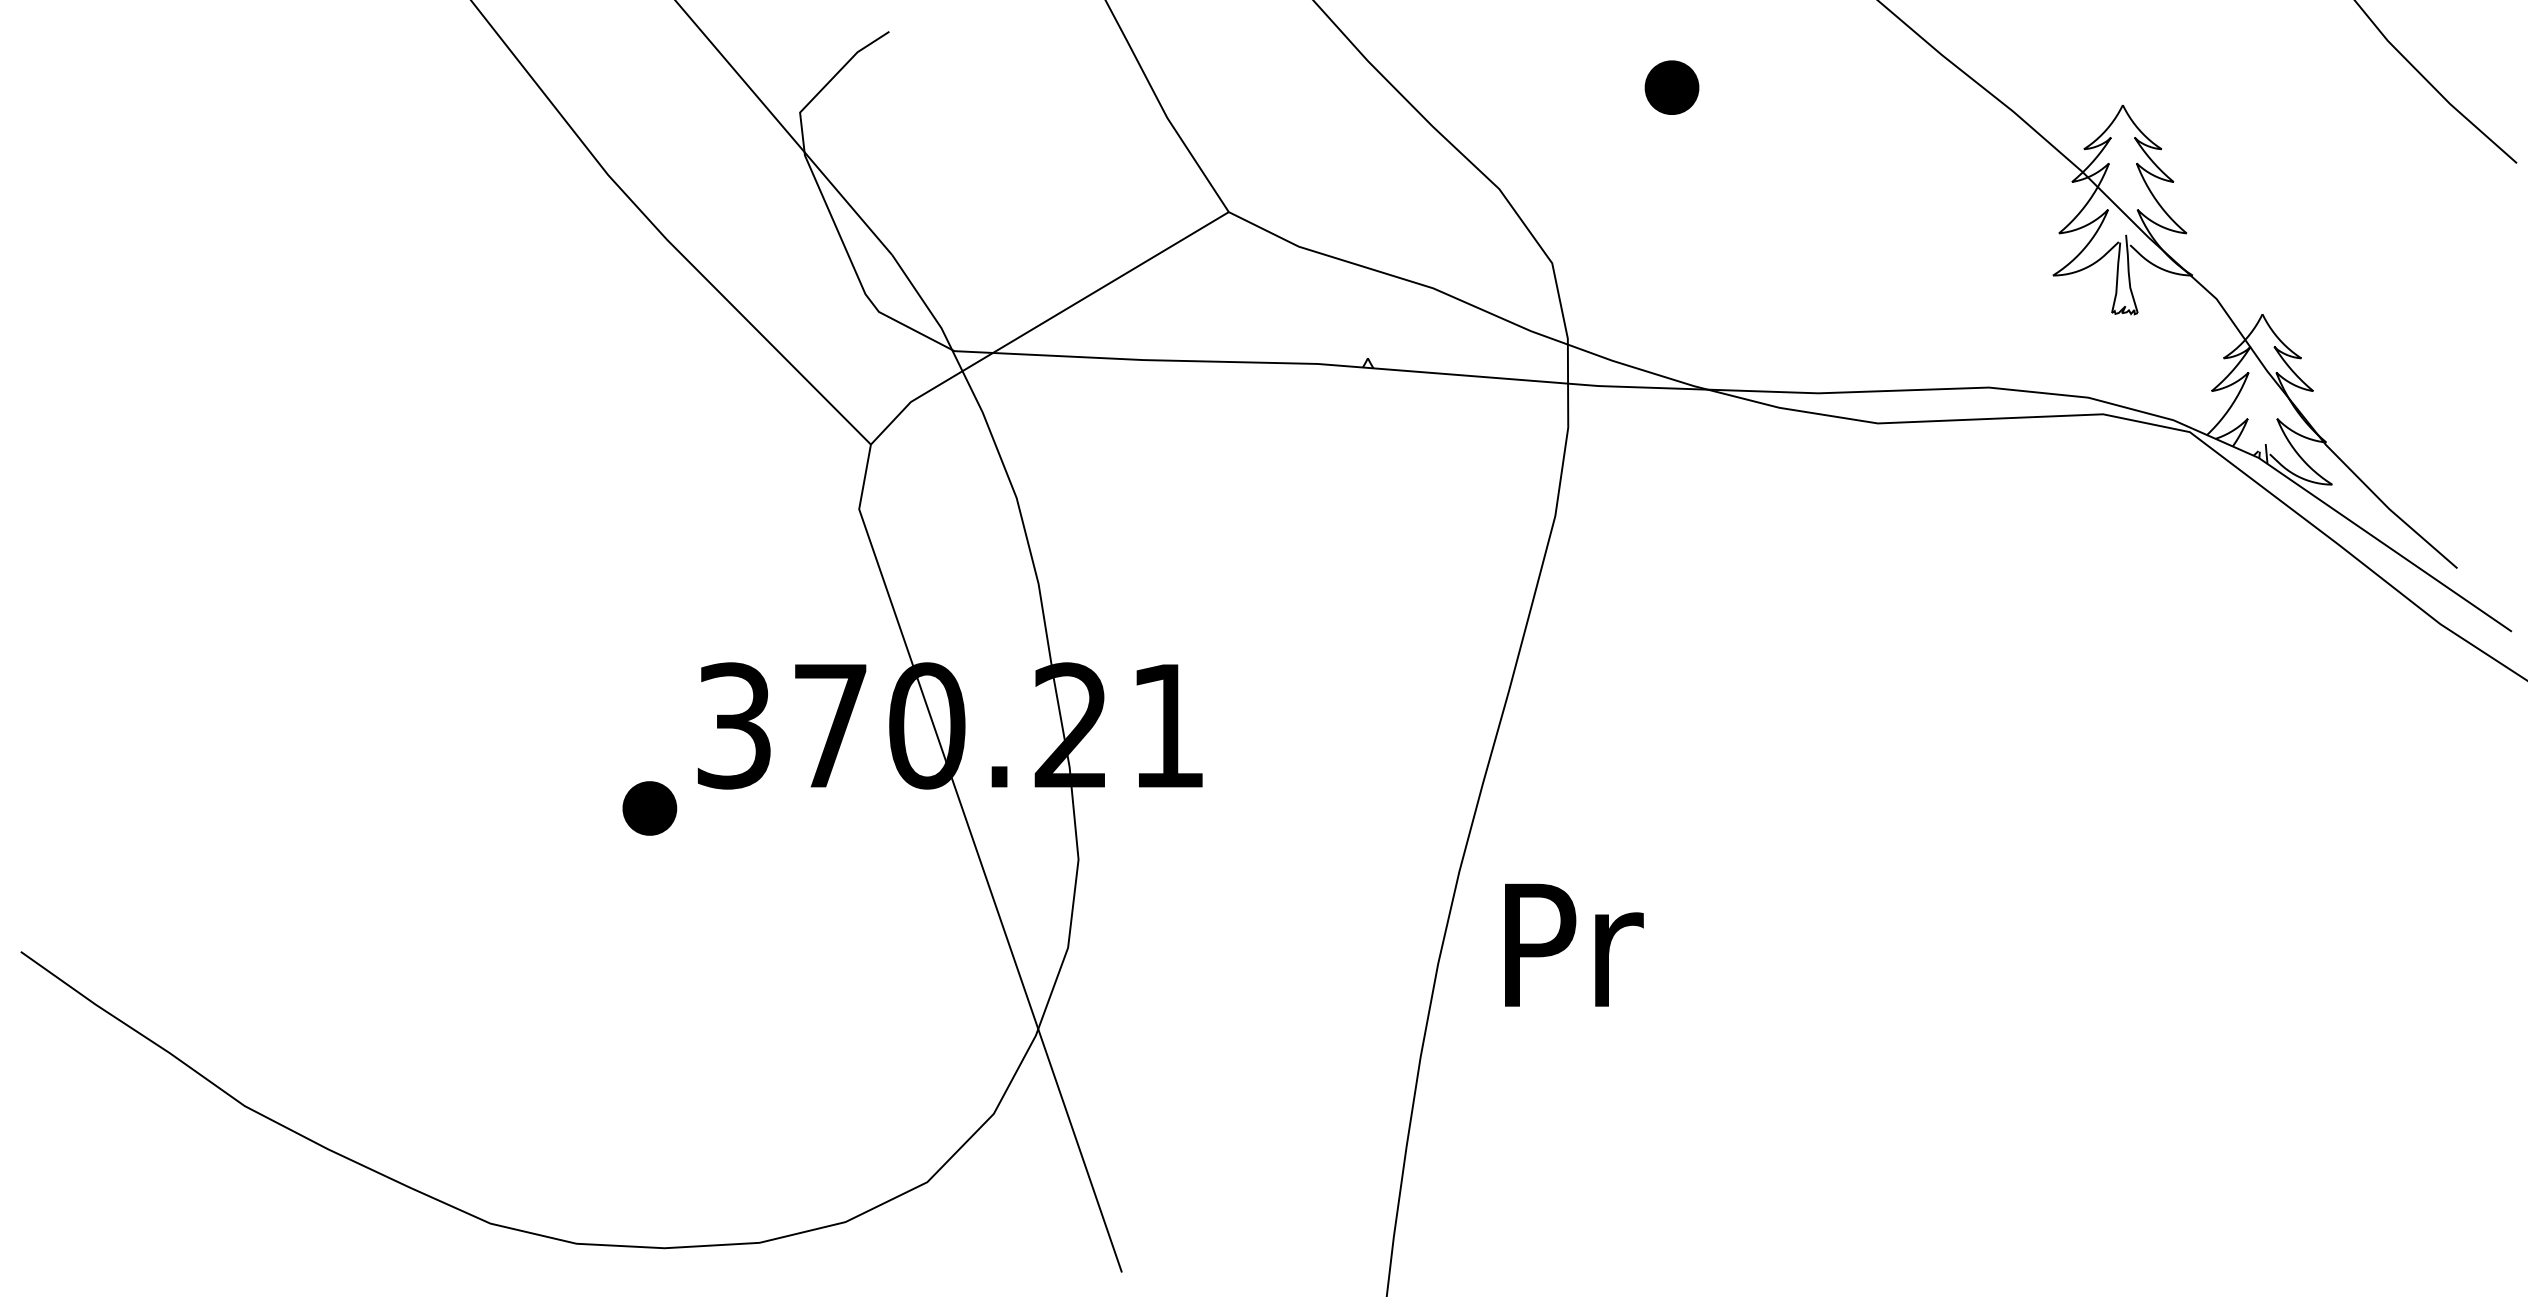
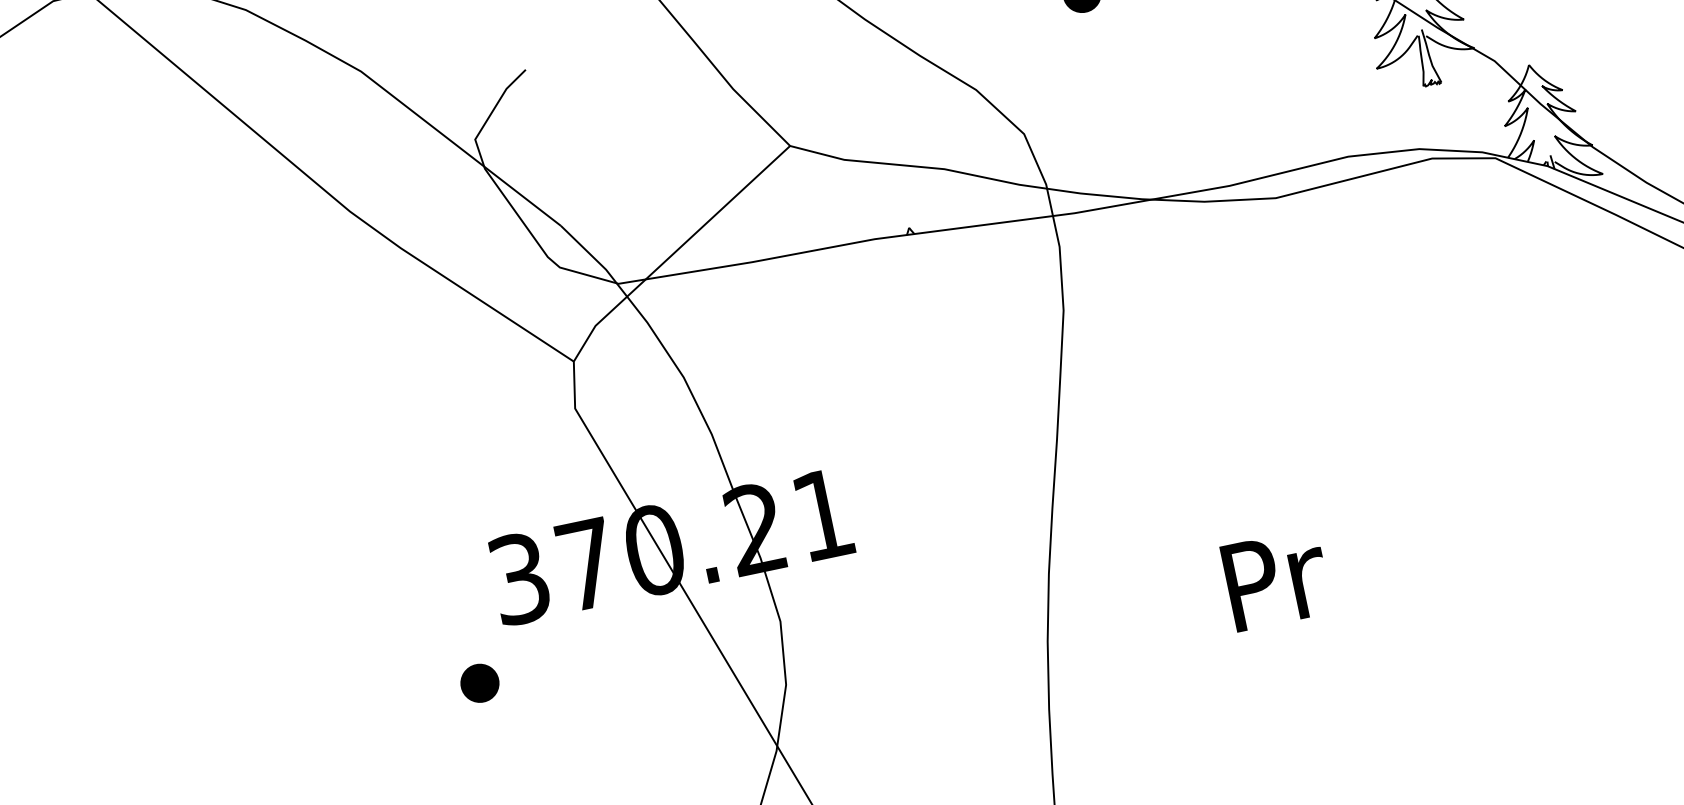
part: (649, 808) -> (479, 683), moved
text: (1574, 944) -> (1276, 579), moved

